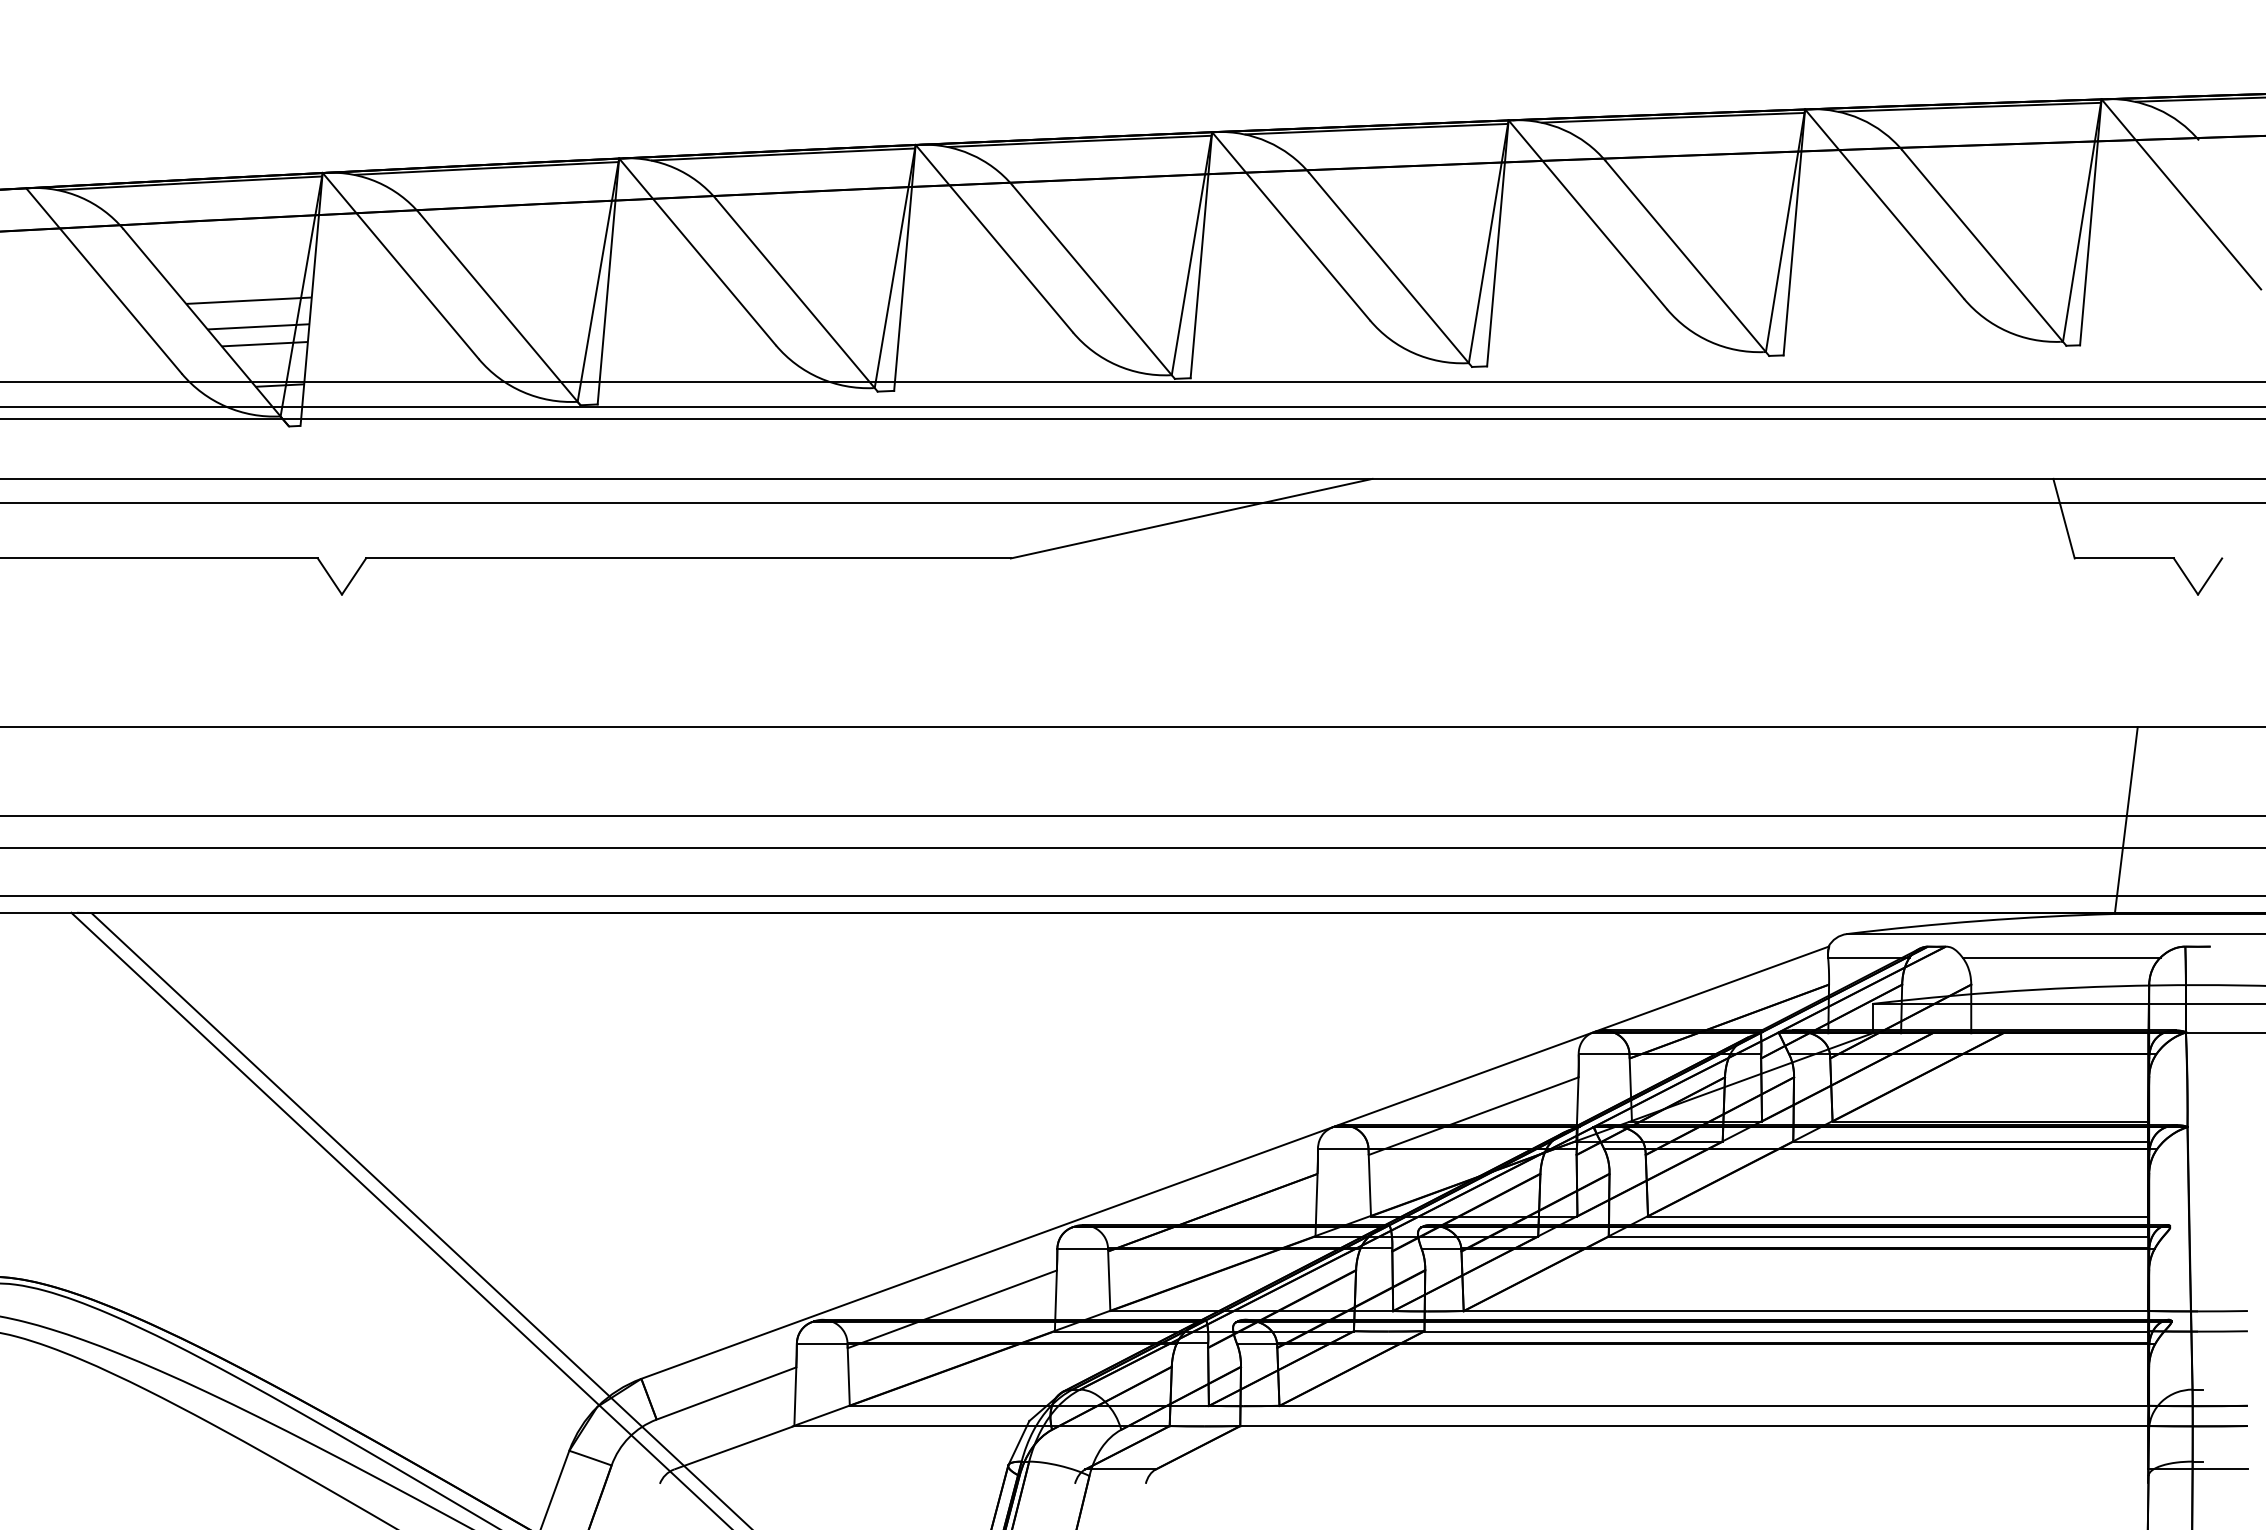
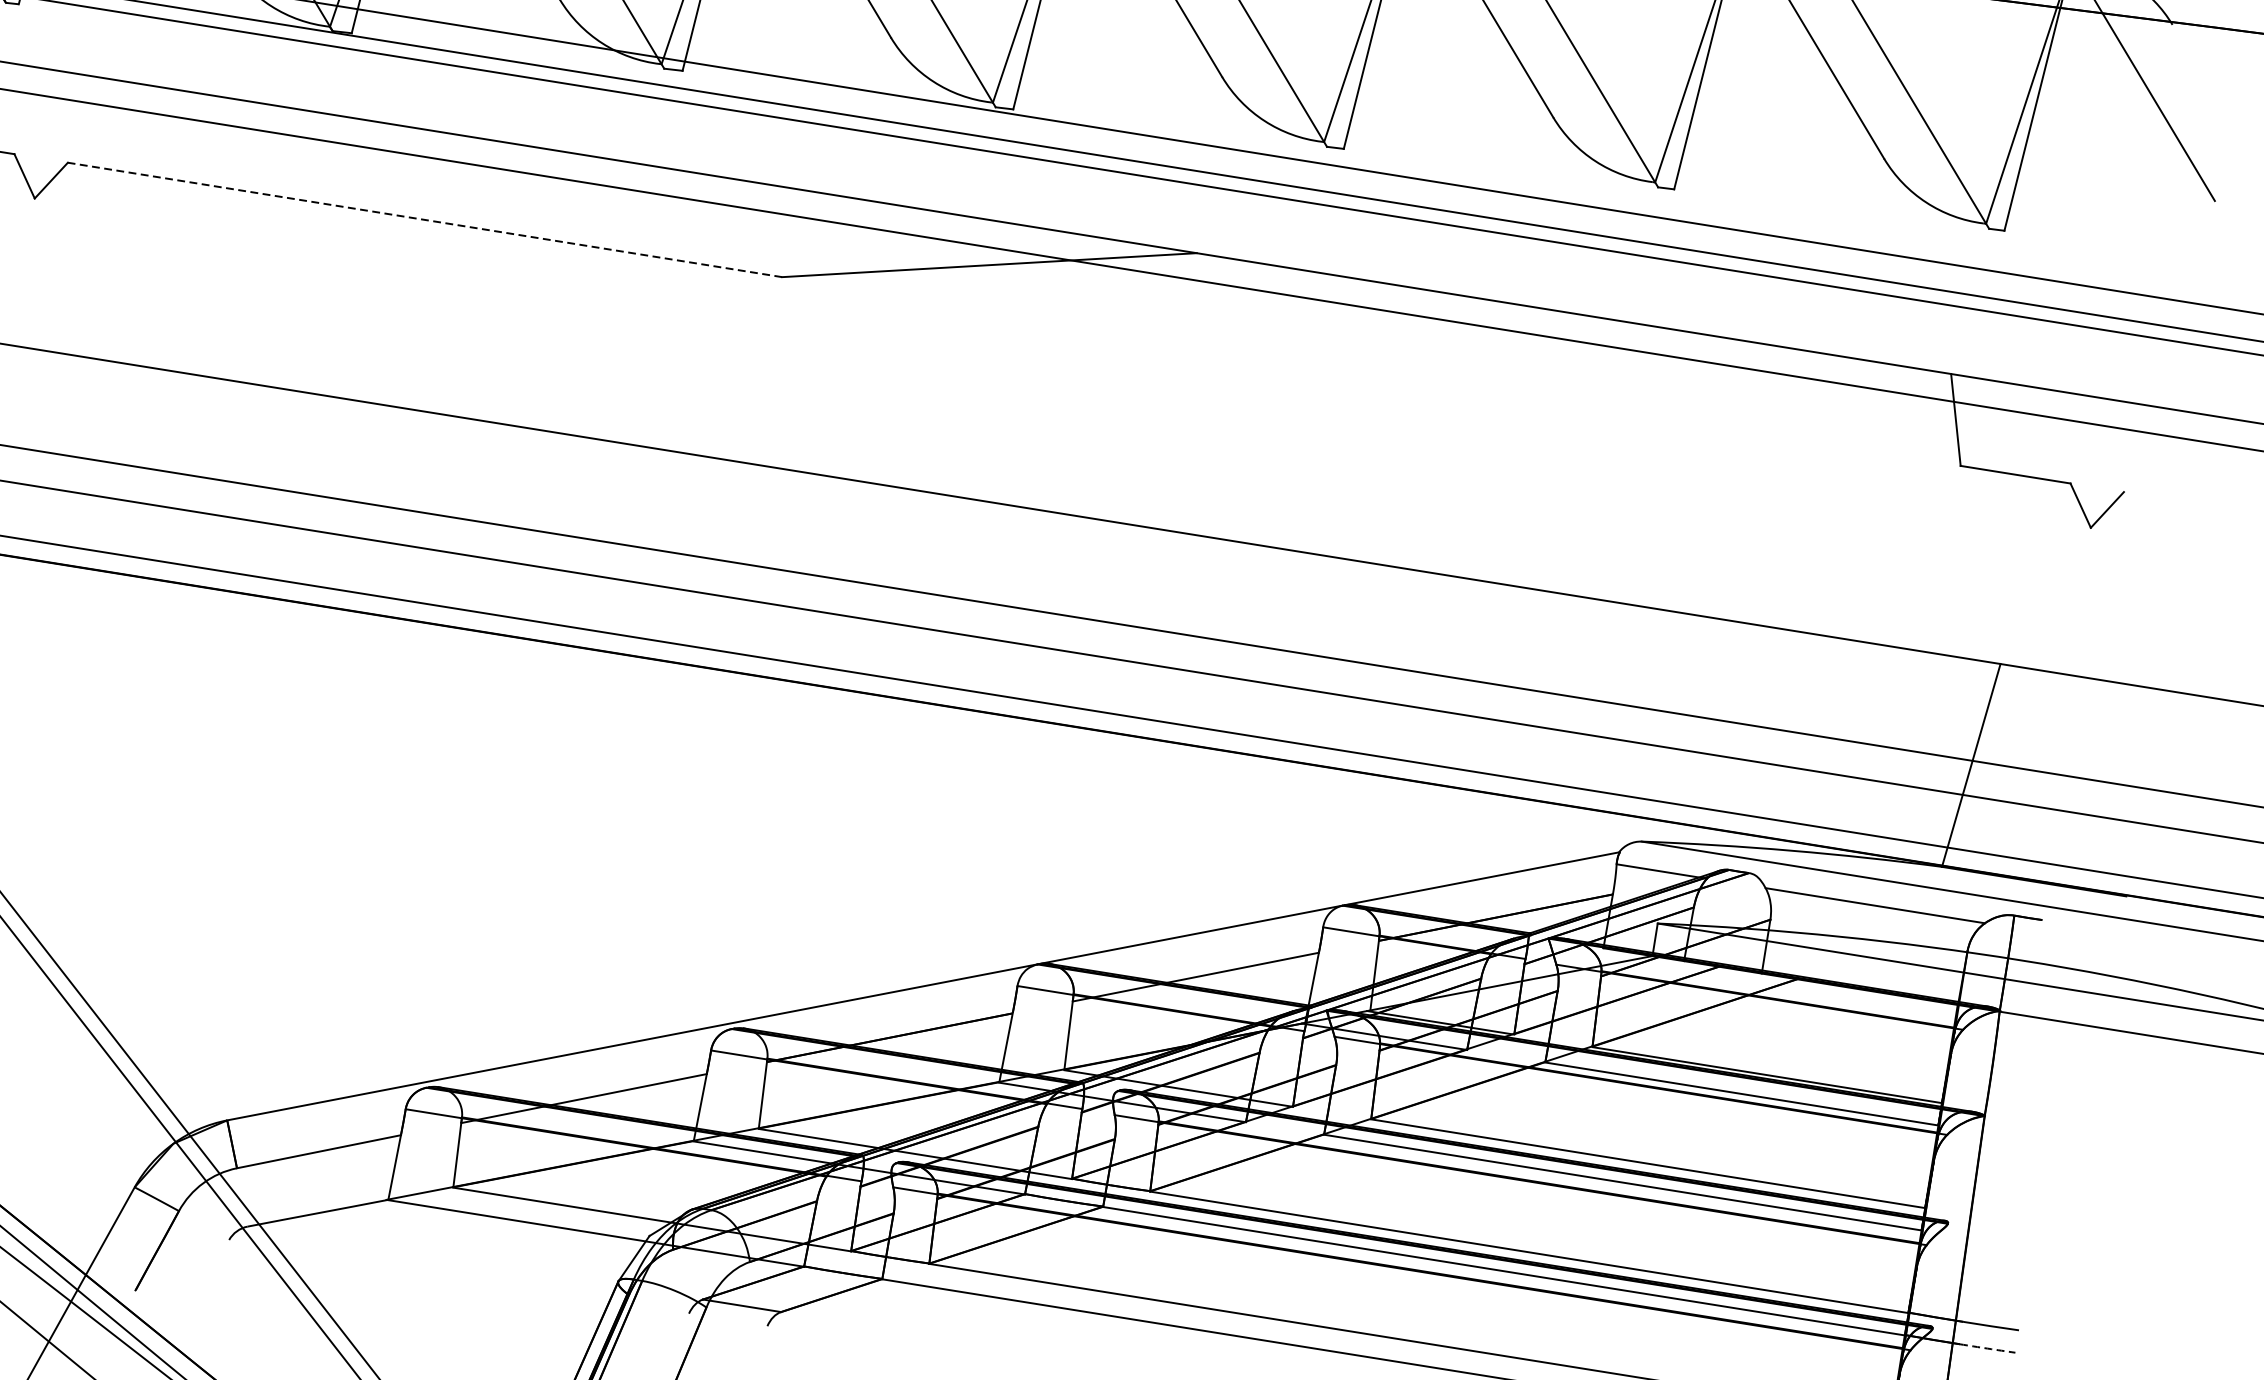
line: (687, 558) -> (423, 219), solid -> dashed
arc: (2222, 1331) -> (1987, 1348), solid -> dashed

